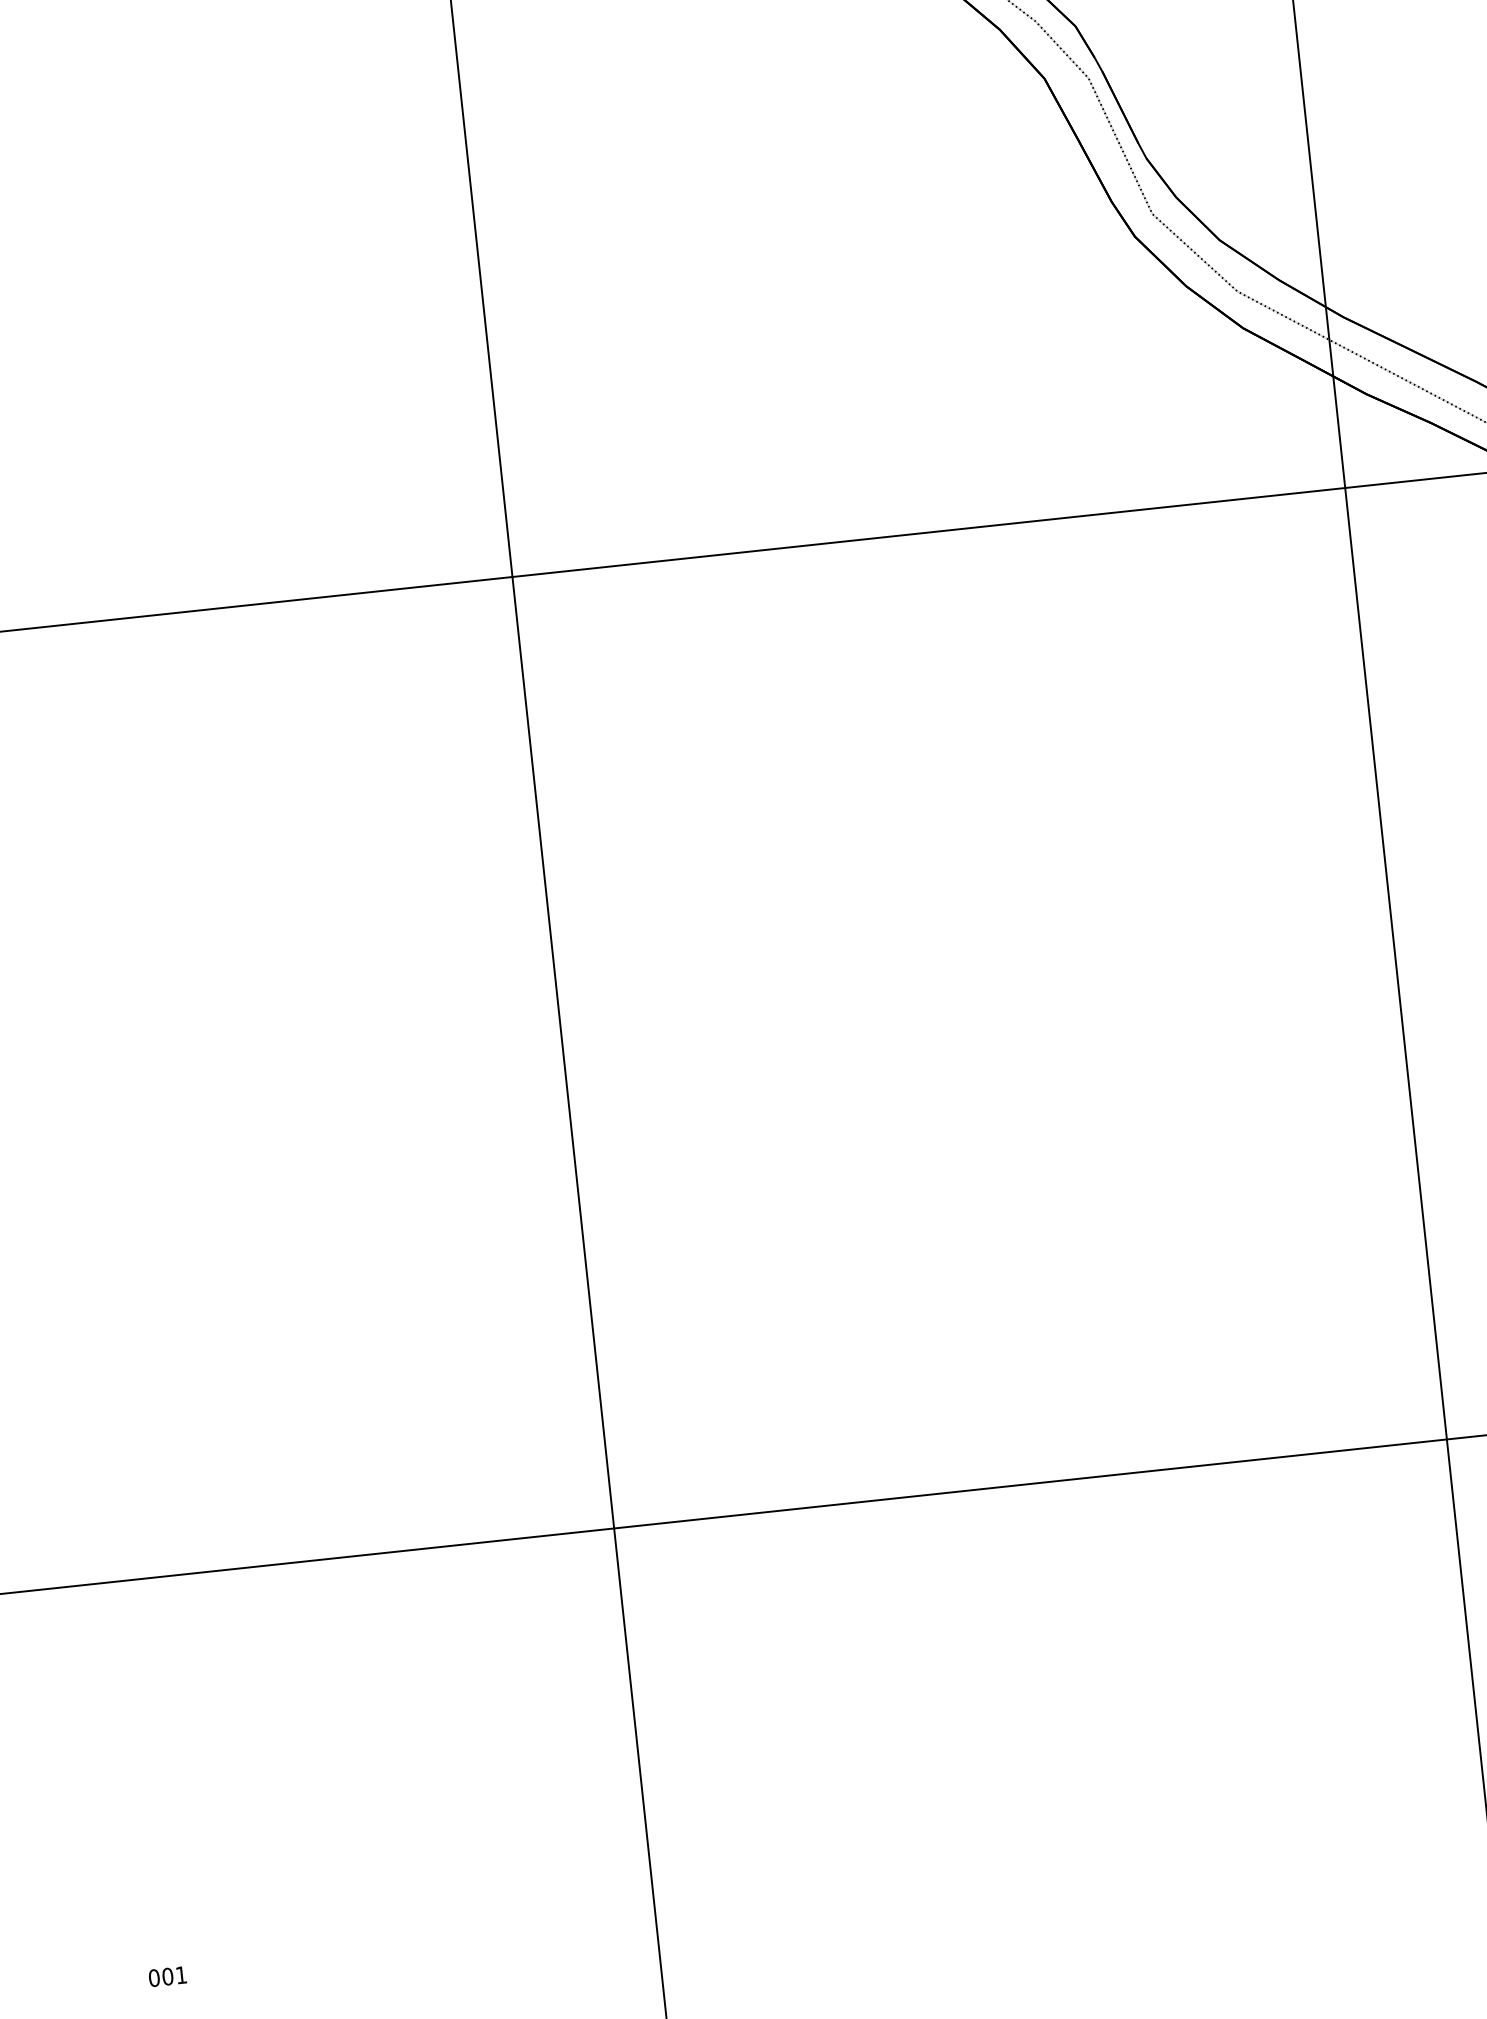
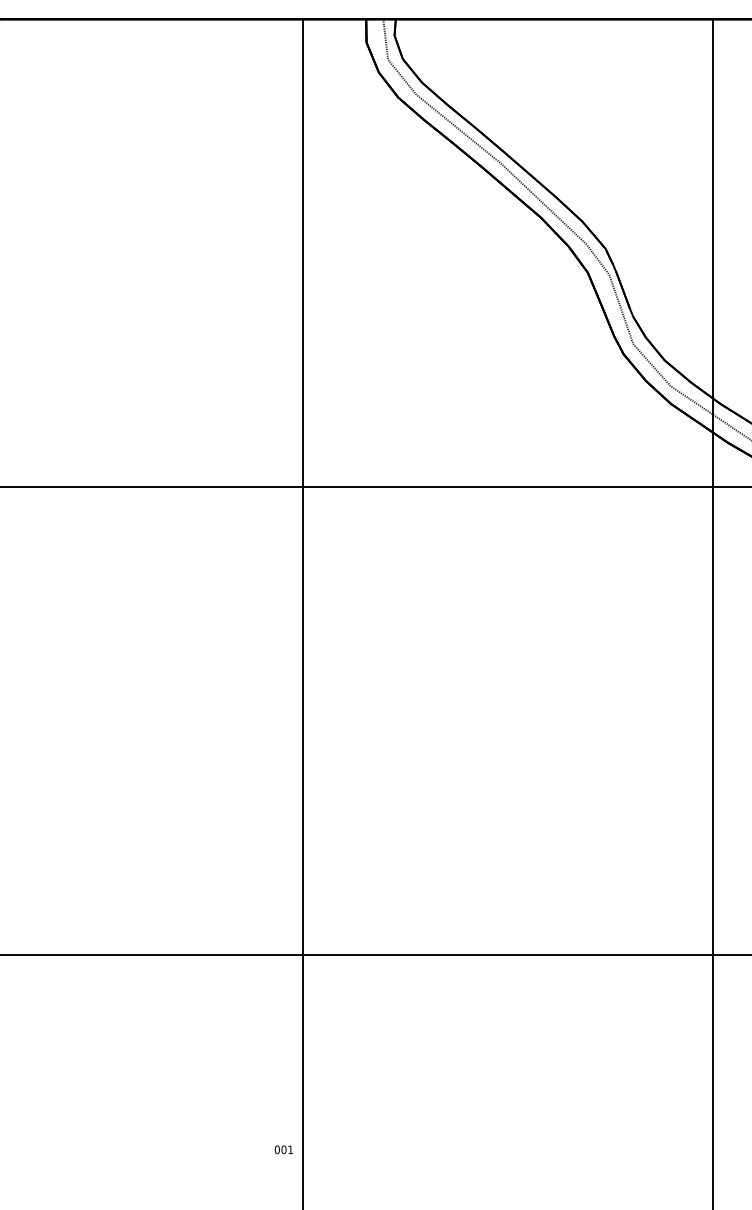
text: (166, 1976) -> (283, 1149), moved

